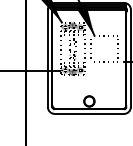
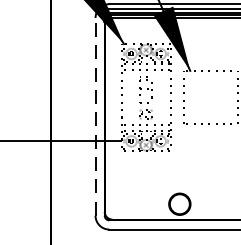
line: (47, 58) -> (94, 117), solid -> dashed

